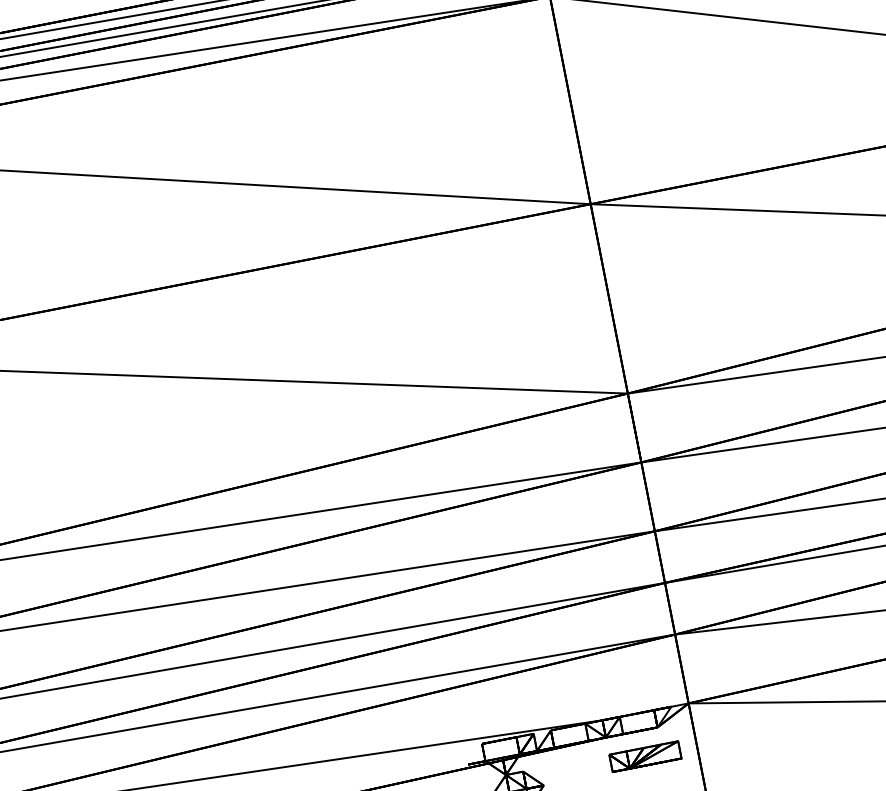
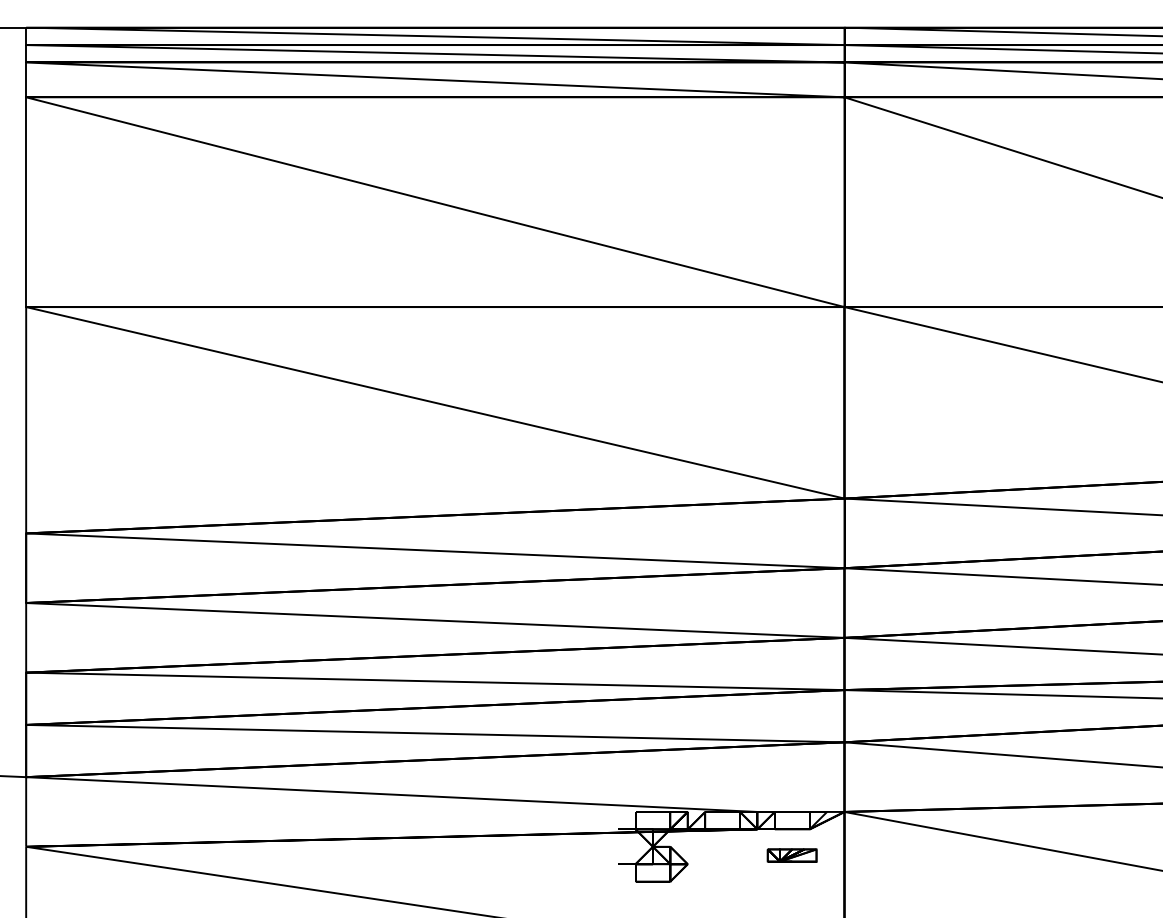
part: (644, 756) -> (791, 855), size x0.7

